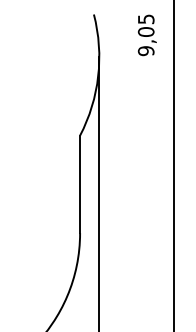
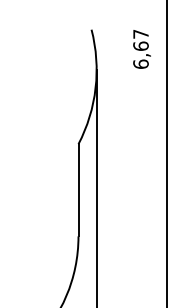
text: (145, 35) -> (140, 49), 9,05 -> 6,67

